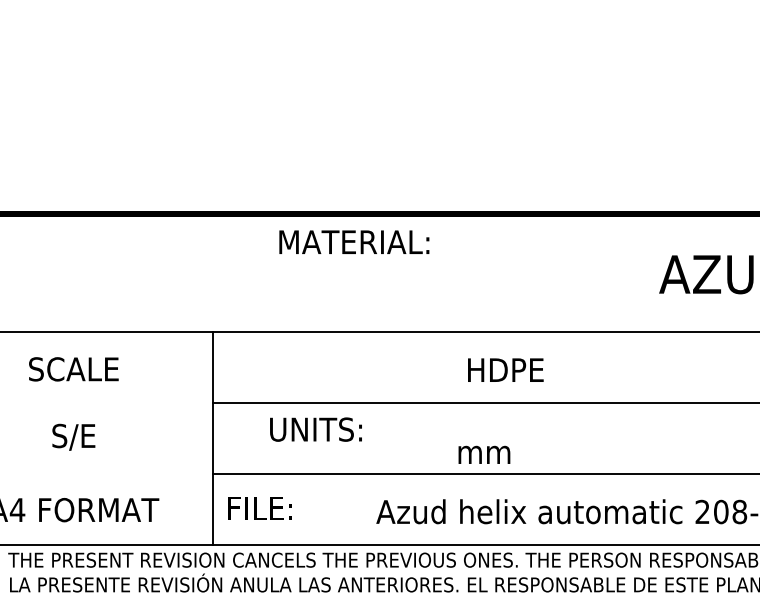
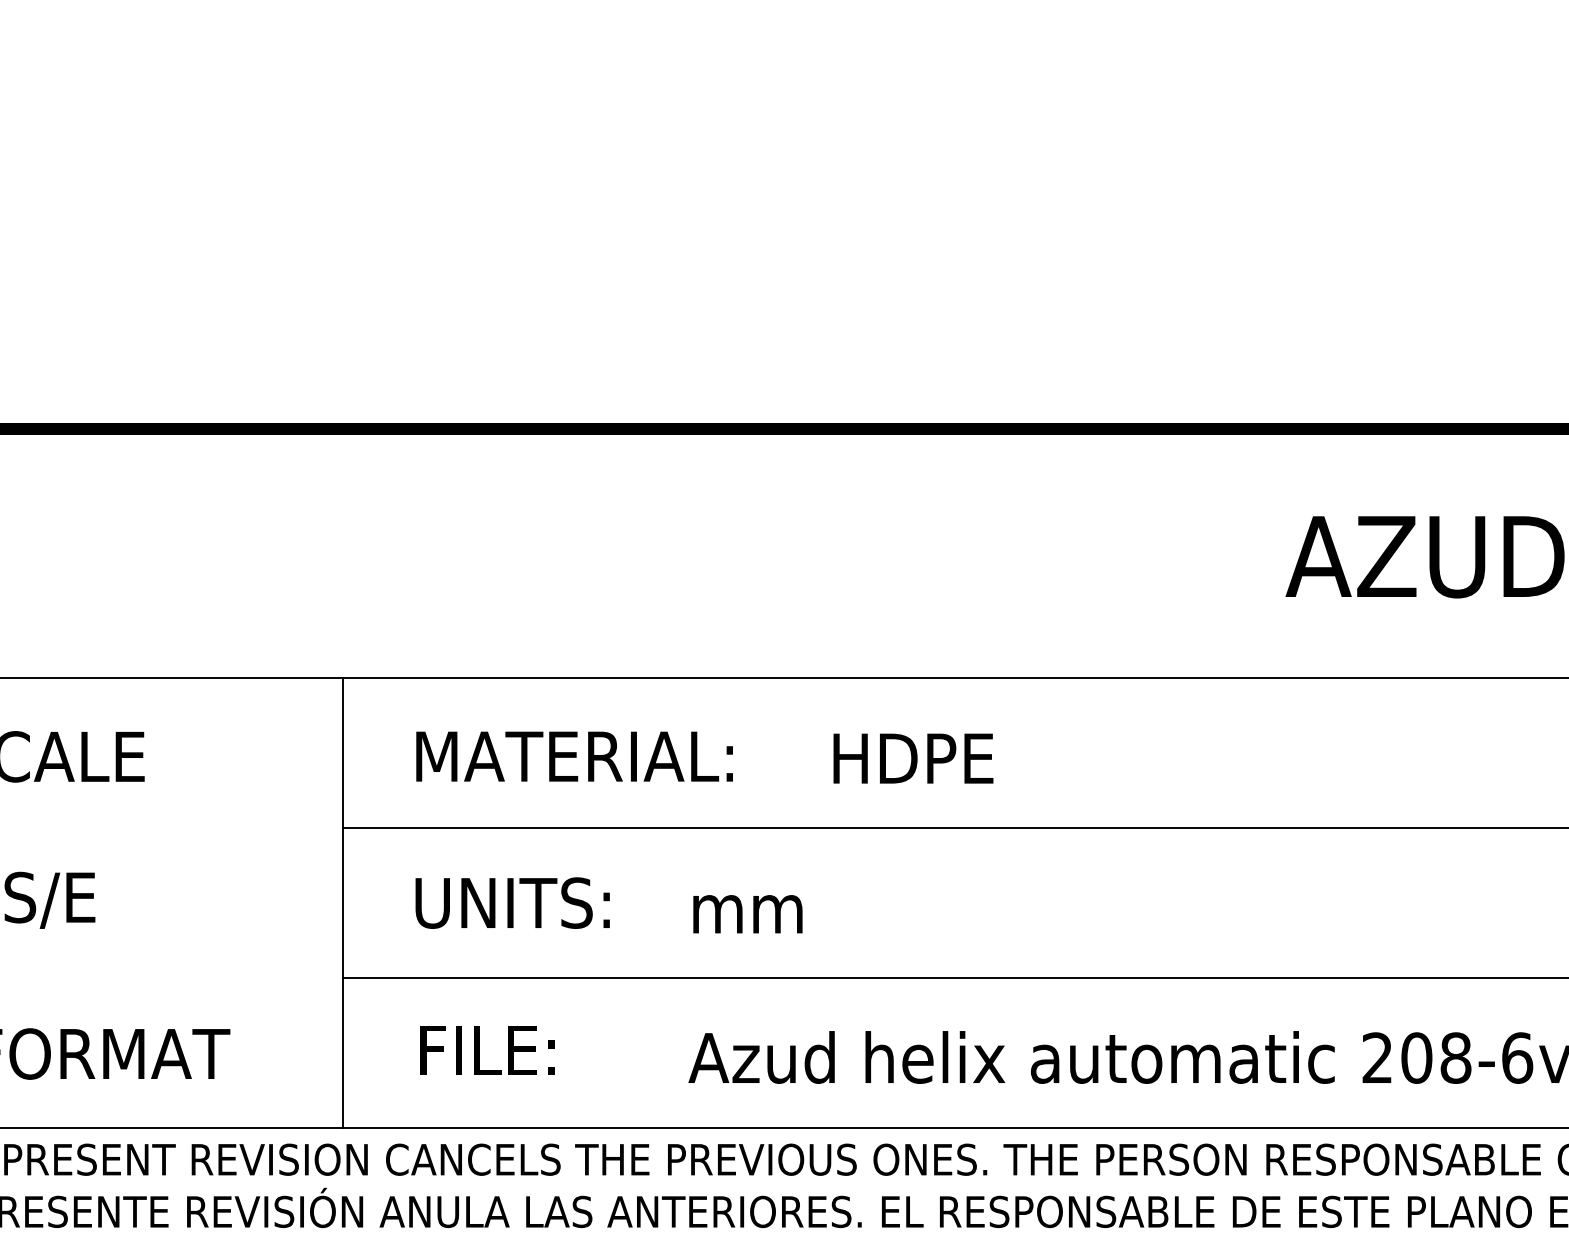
text: (354, 241) -> (574, 755), moved
text: (505, 369) -> (912, 757), moved
text: (315, 429) -> (511, 902), moved
text: (484, 454) -> (748, 913), moved
text: (259, 508) -> (486, 1050), moved

